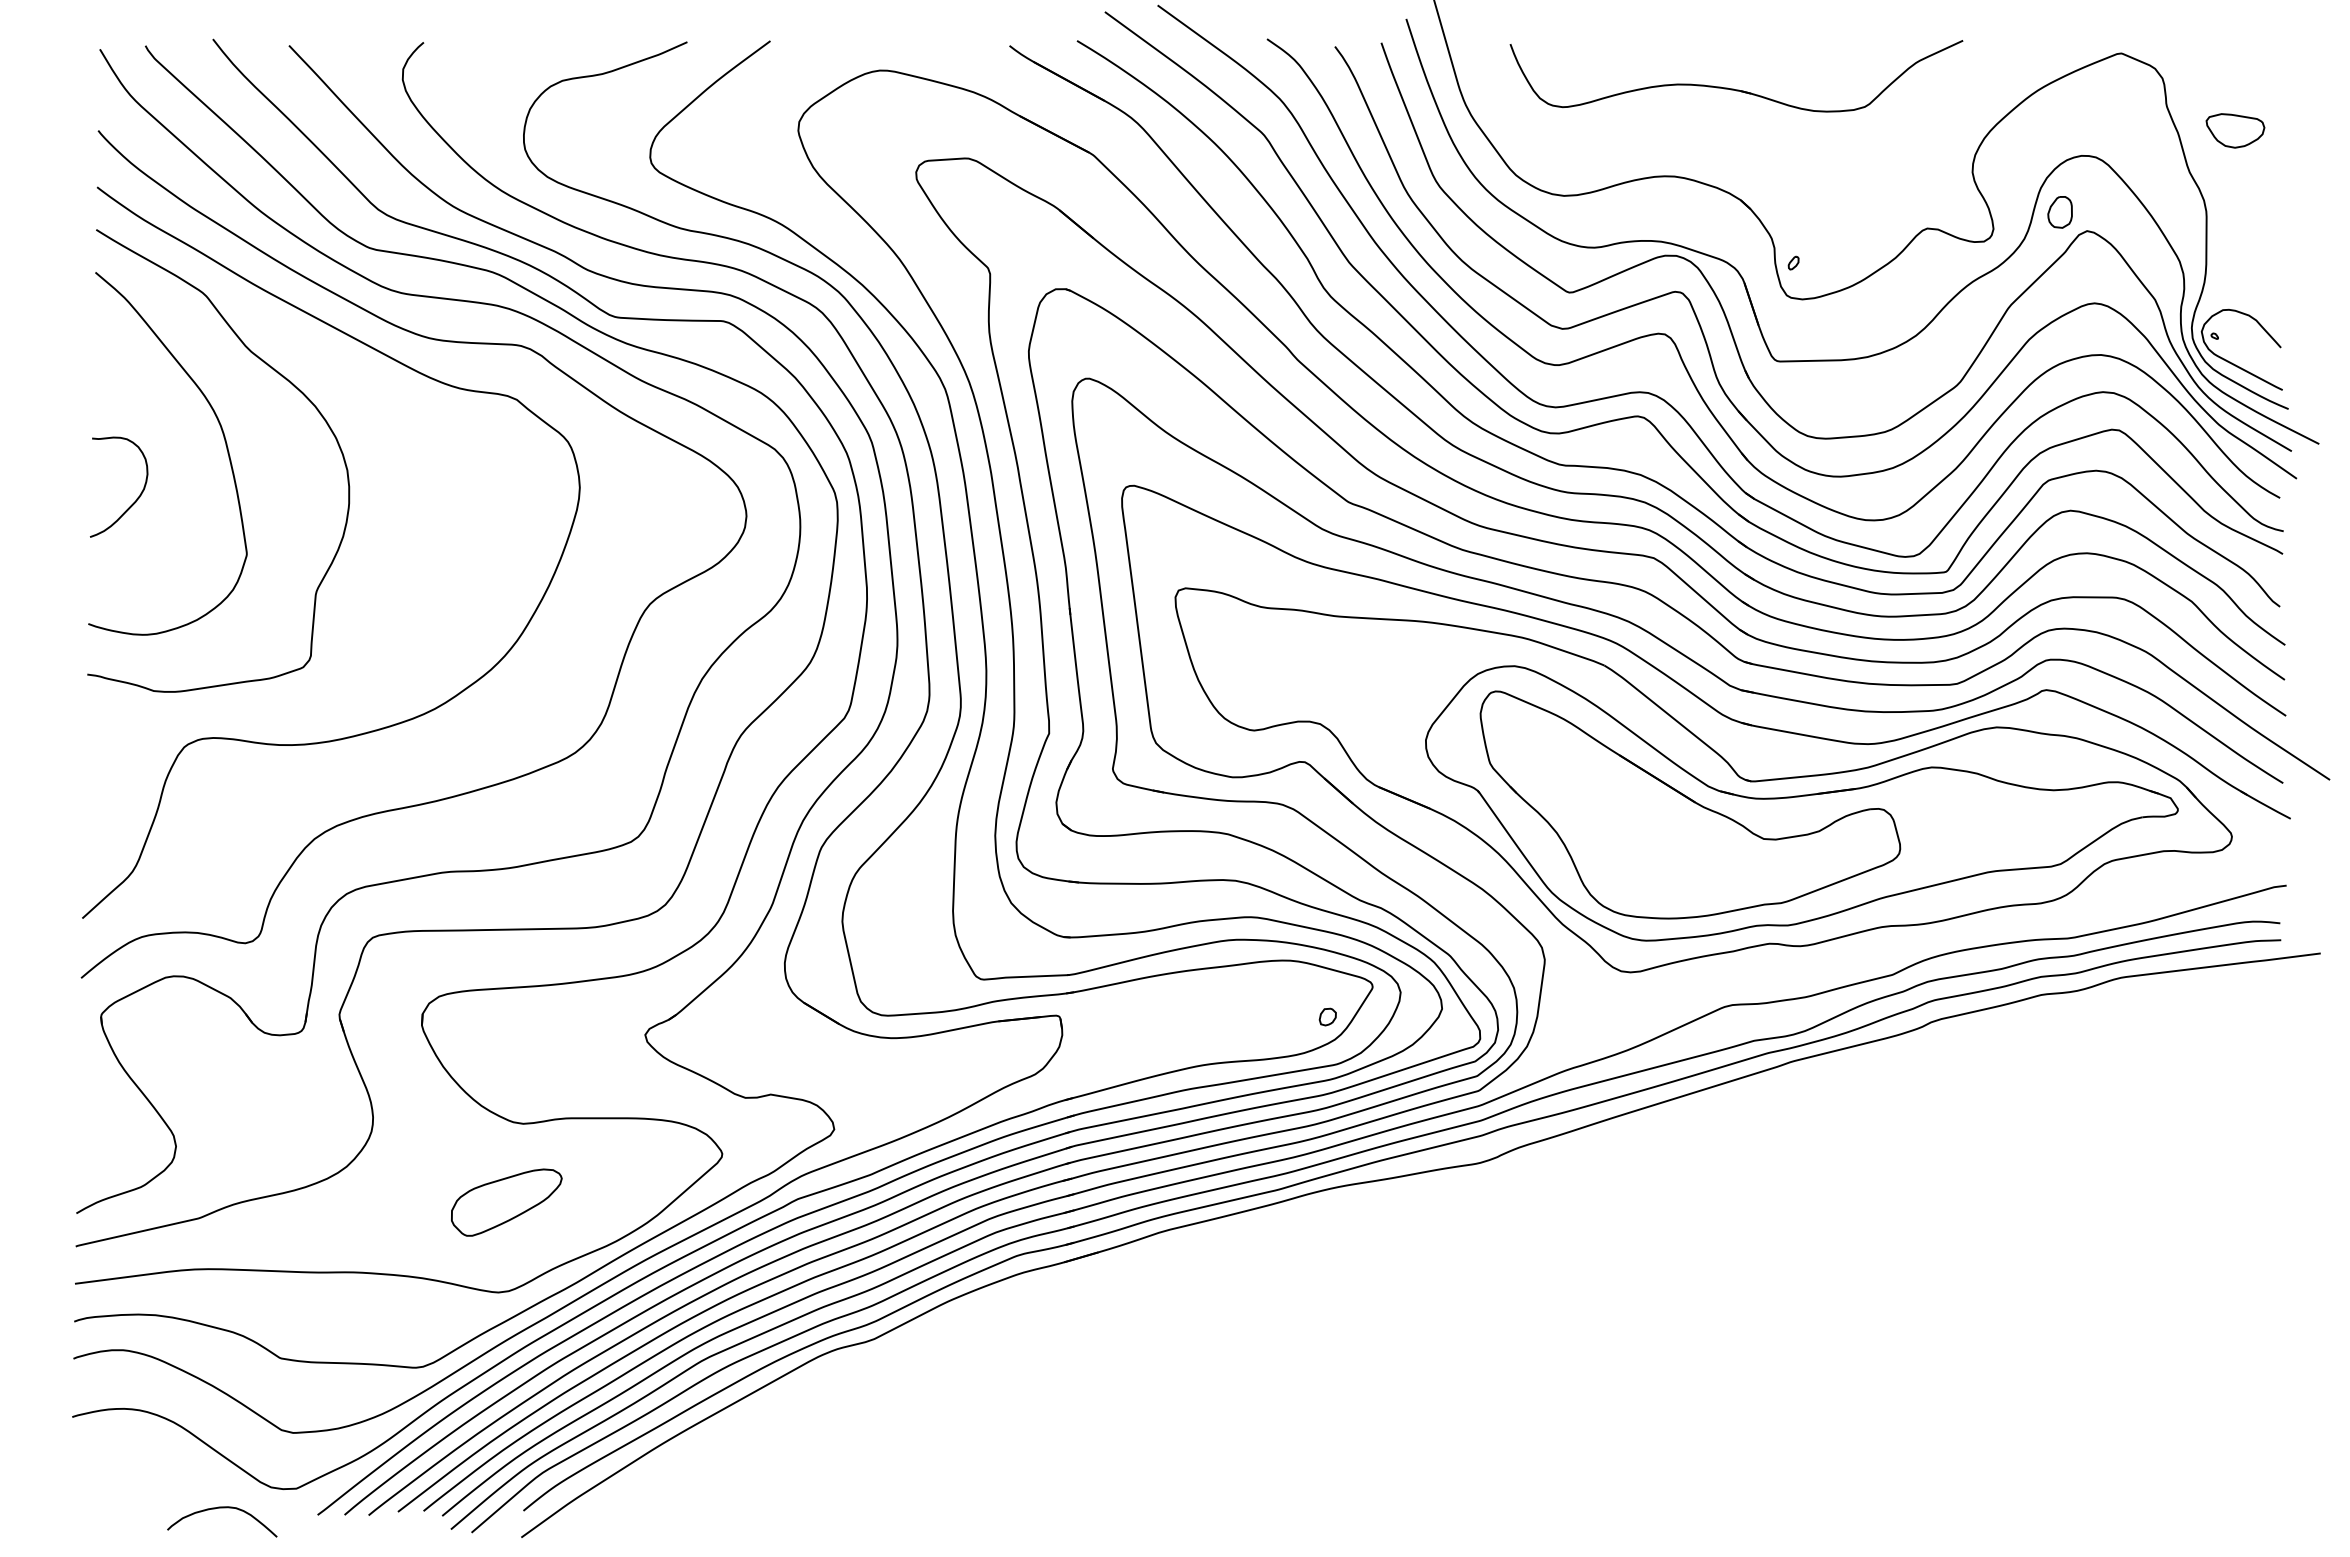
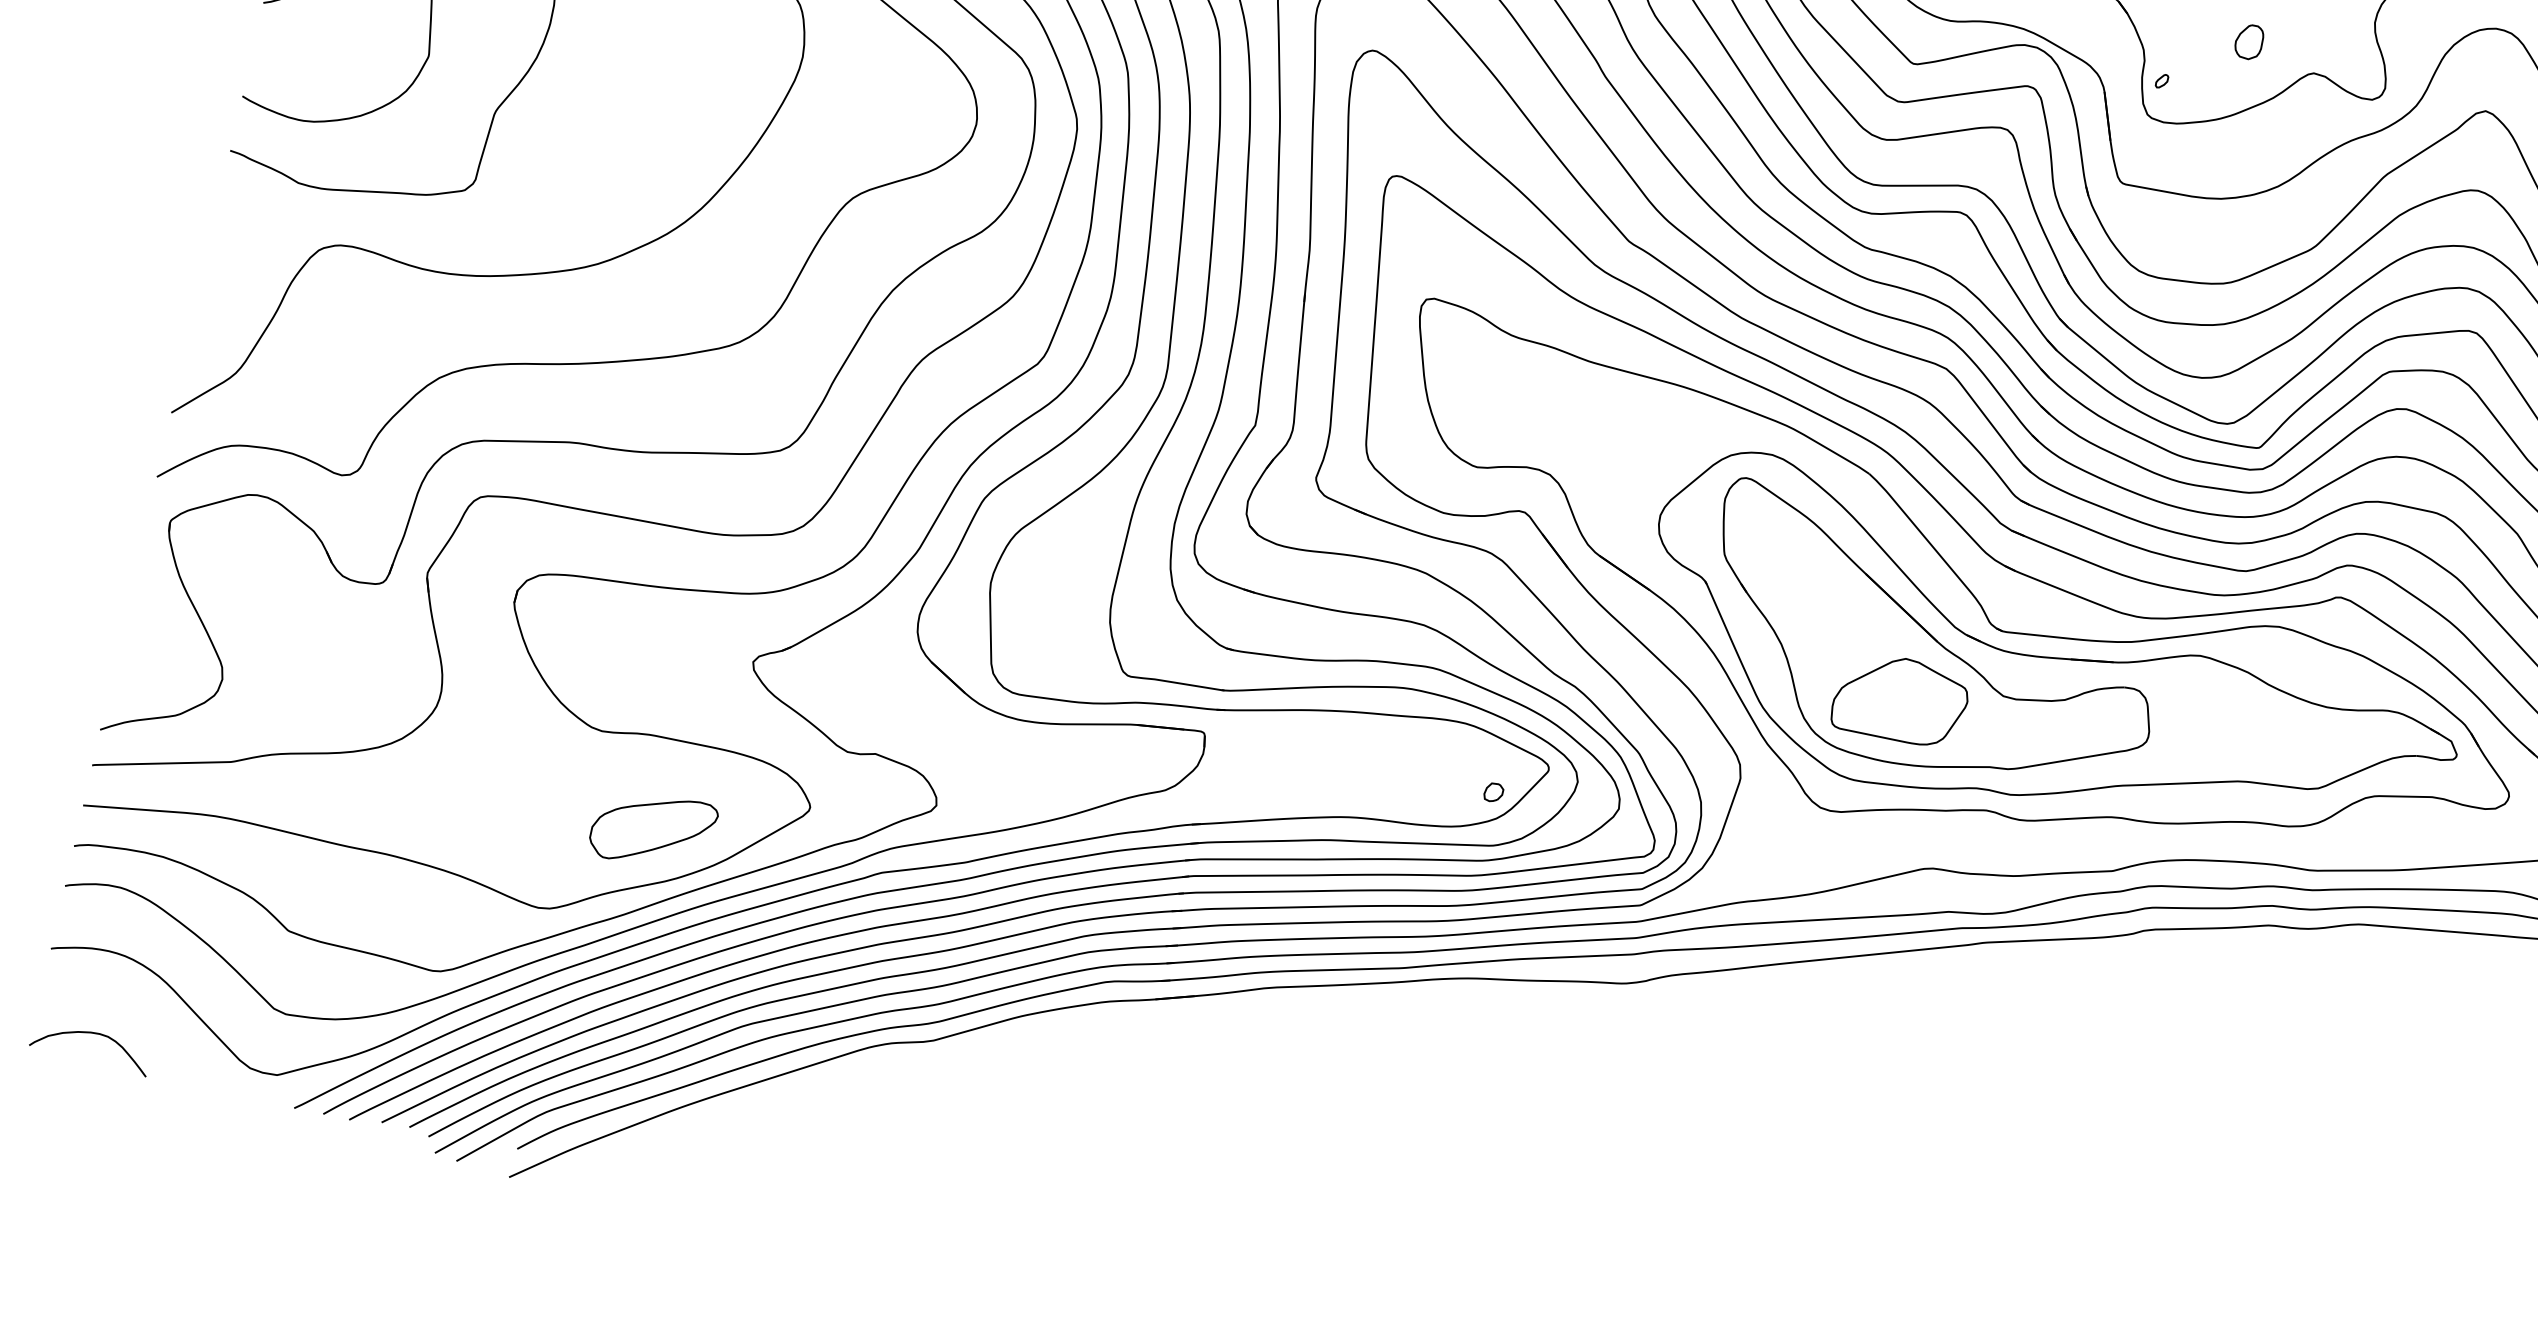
part: (2059, 212) -> (2248, 41), moved
part: (1672, 860) -> (1900, 699), added
part: (506, 1202) -> (653, 829), moved
curve: (222, 1508) -> (93, 1034), moved

